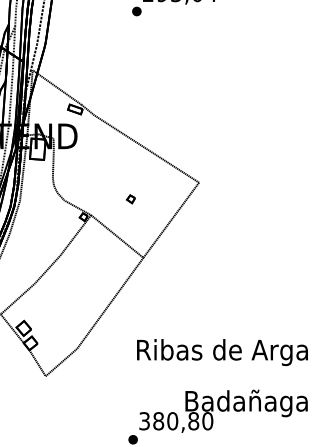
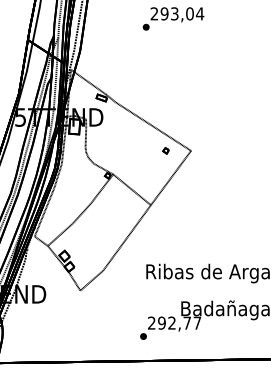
part: (130, 198) -> (165, 150), moved
text: (176, 420) -> (174, 322), 380,80 -> 292,77

